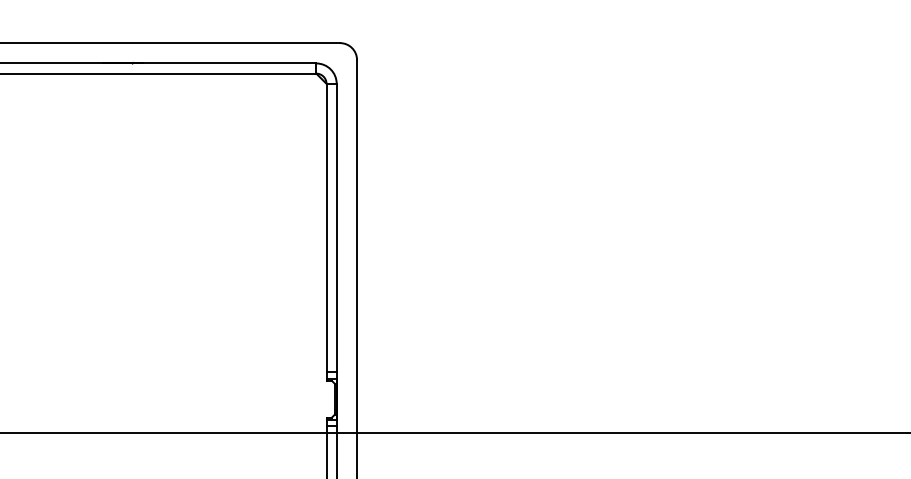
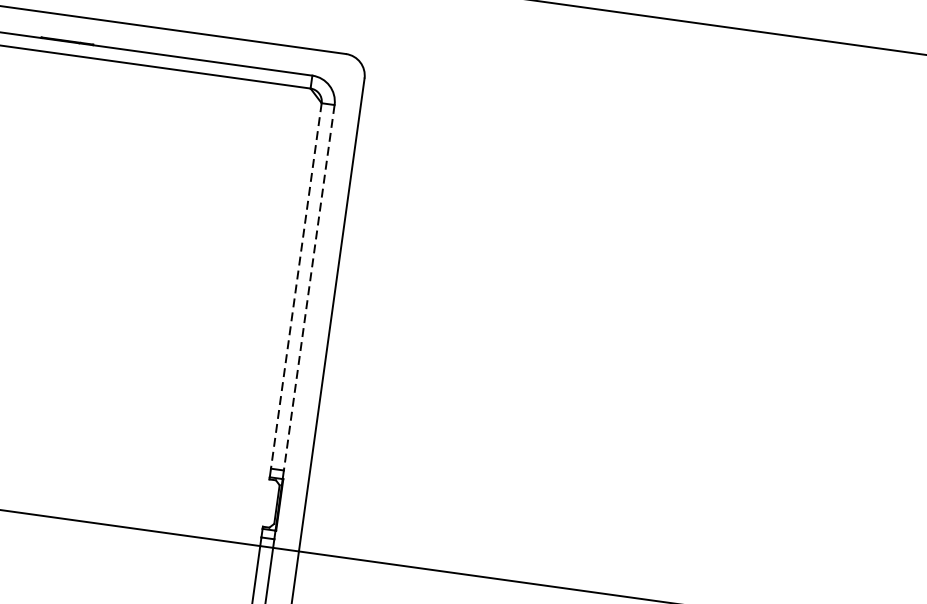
line: (326, 228) -> (296, 286), solid -> dashed
line: (336, 228) -> (308, 288), solid -> dashed

